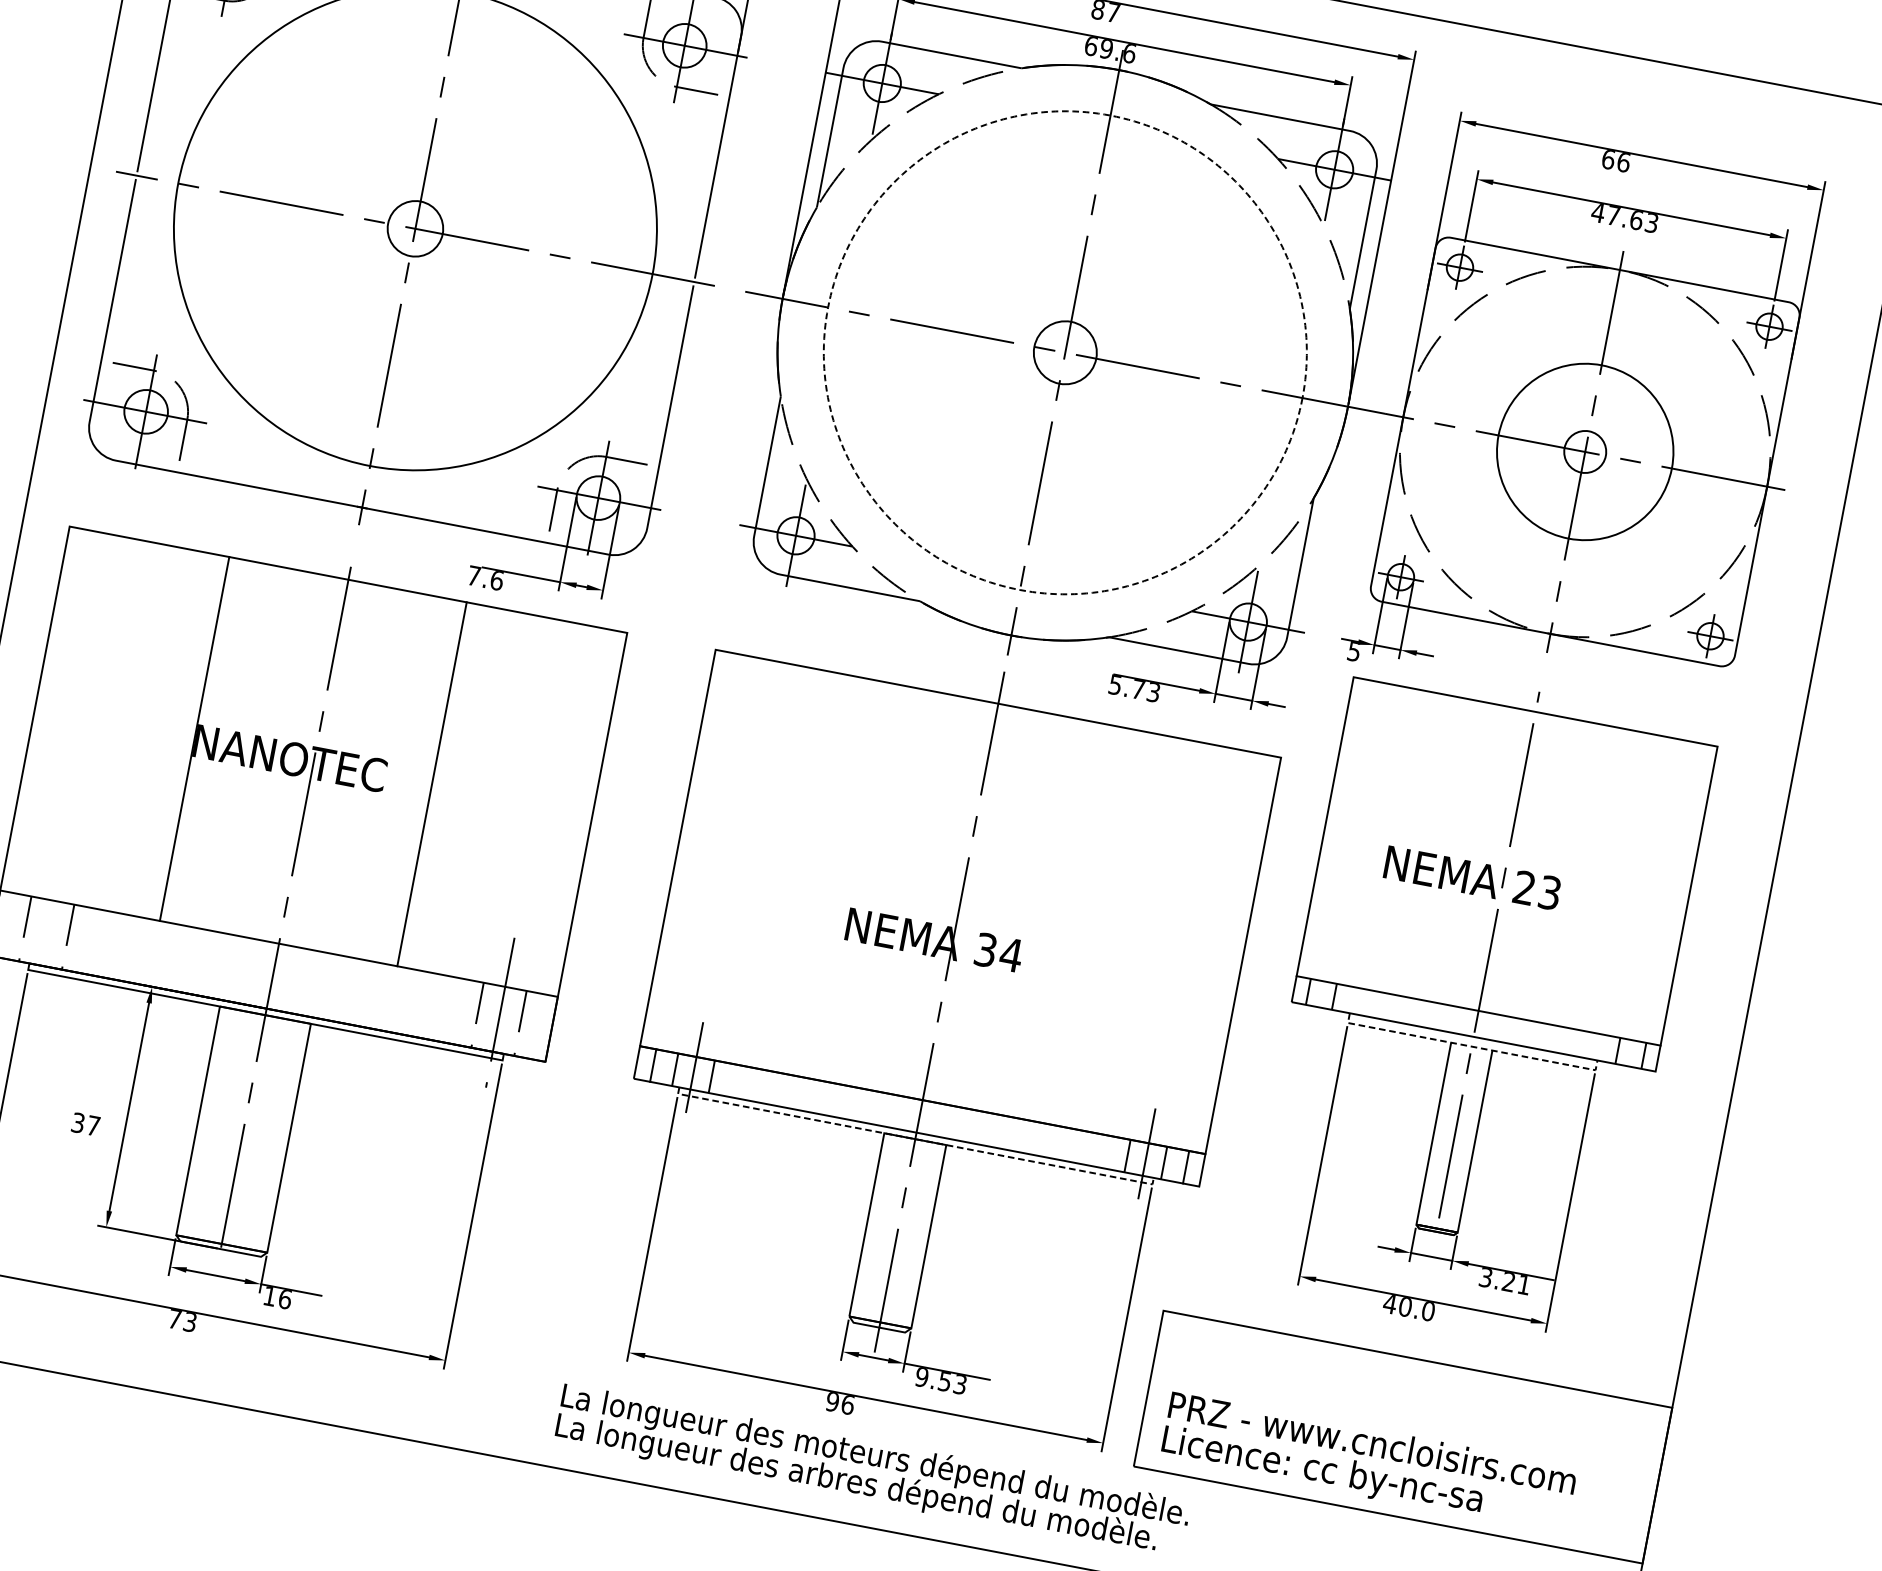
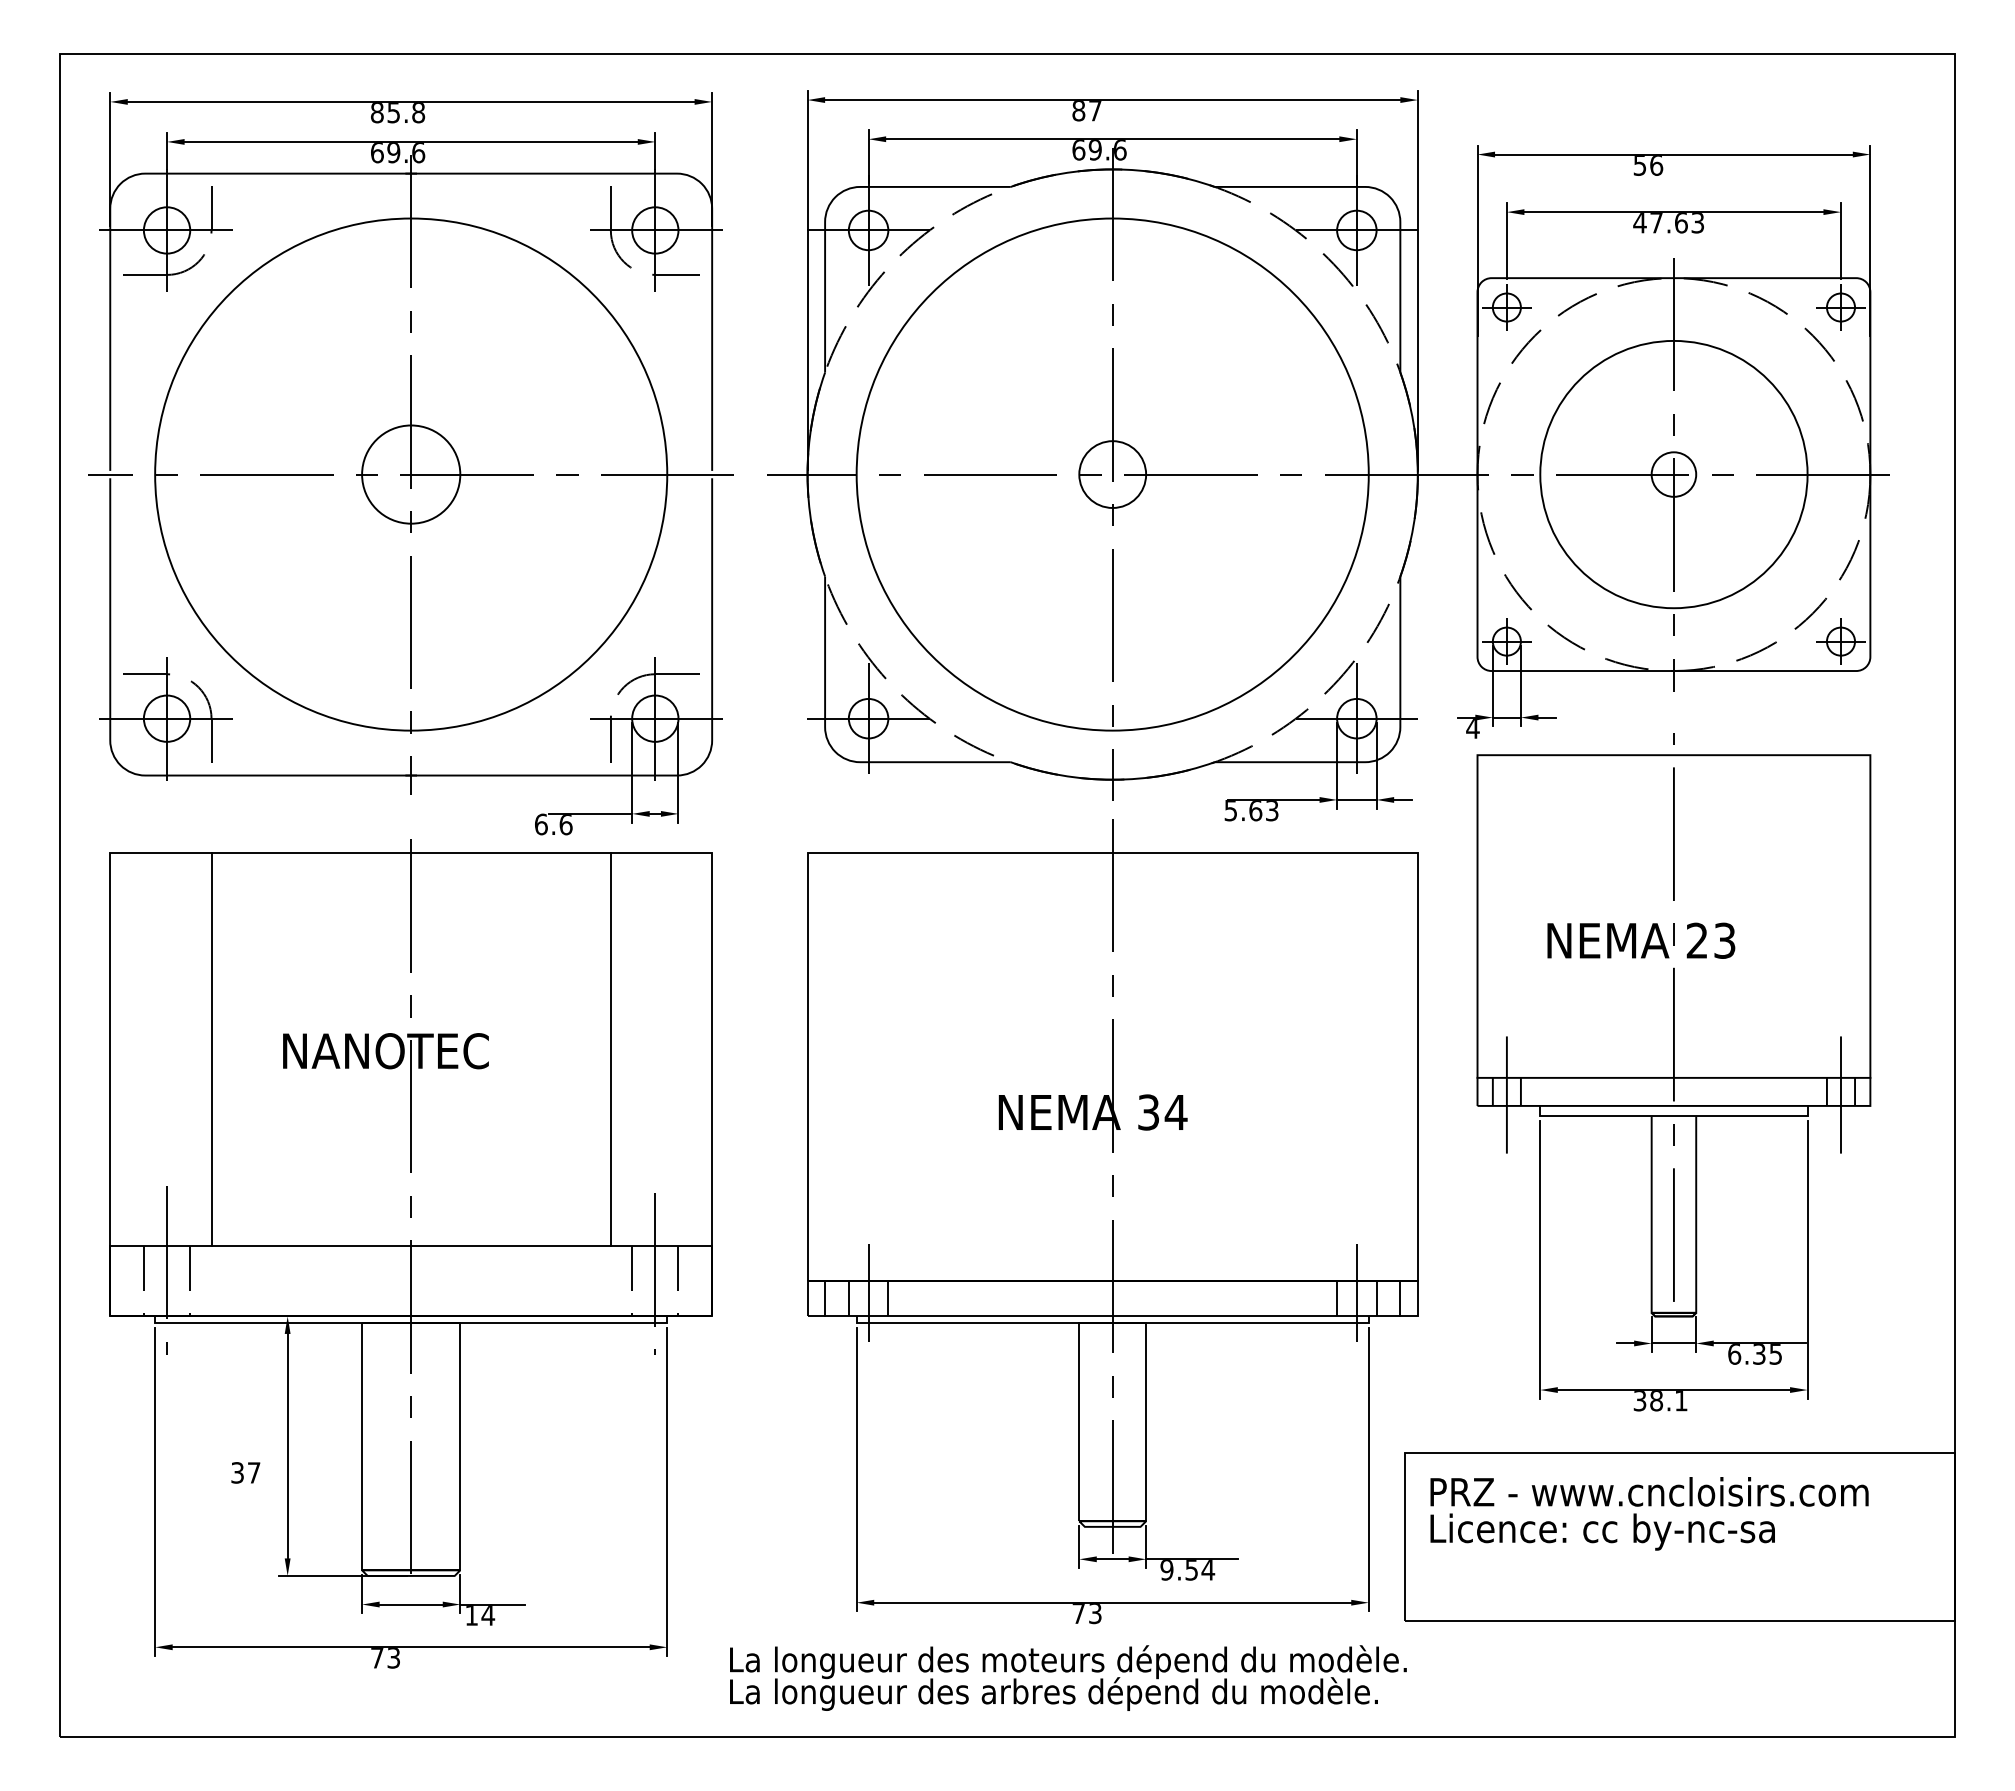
text: (1607, 159) -> (1639, 165), 66 -> 56
circle: (415, 228) -> (411, 474), size x1.67
circle: (1065, 352) -> (1112, 474), dashed -> solid
circle: (1584, 451) -> (1673, 474), size x1.43
text: (474, 576) -> (541, 824), 7.6 -> 6.6
text: (1353, 652) -> (1472, 729), 5 -> 4
text: (1138, 690) -> (1255, 811), 5.73 -> 5.63
line: (194, 738) -> (211, 1049), moved
line: (431, 783) -> (610, 1049), moved
line: (49, 923) -> (167, 1270), added
line: (1320, 996) -> (1506, 1094), added
line: (1471, 1046) -> (1673, 1116), dashed -> solid
line: (1629, 1055) -> (1840, 1094), added
line: (916, 1139) -> (1113, 1323), dashed -> solid
text: (1504, 1281) -> (1754, 1354), 3.21 -> 6.35
text: (285, 1299) -> (488, 1615), 16 -> 14
text: (1408, 1308) -> (1660, 1401), 40.0 -> 38.1
text: (960, 1384) -> (1208, 1570), 9.53 -> 9.54
text: (839, 1404) -> (1086, 1614), 96 -> 73
text: (1368, 1462) -> (1649, 1513), moved
text: (872, 1471) -> (1068, 1677), moved

